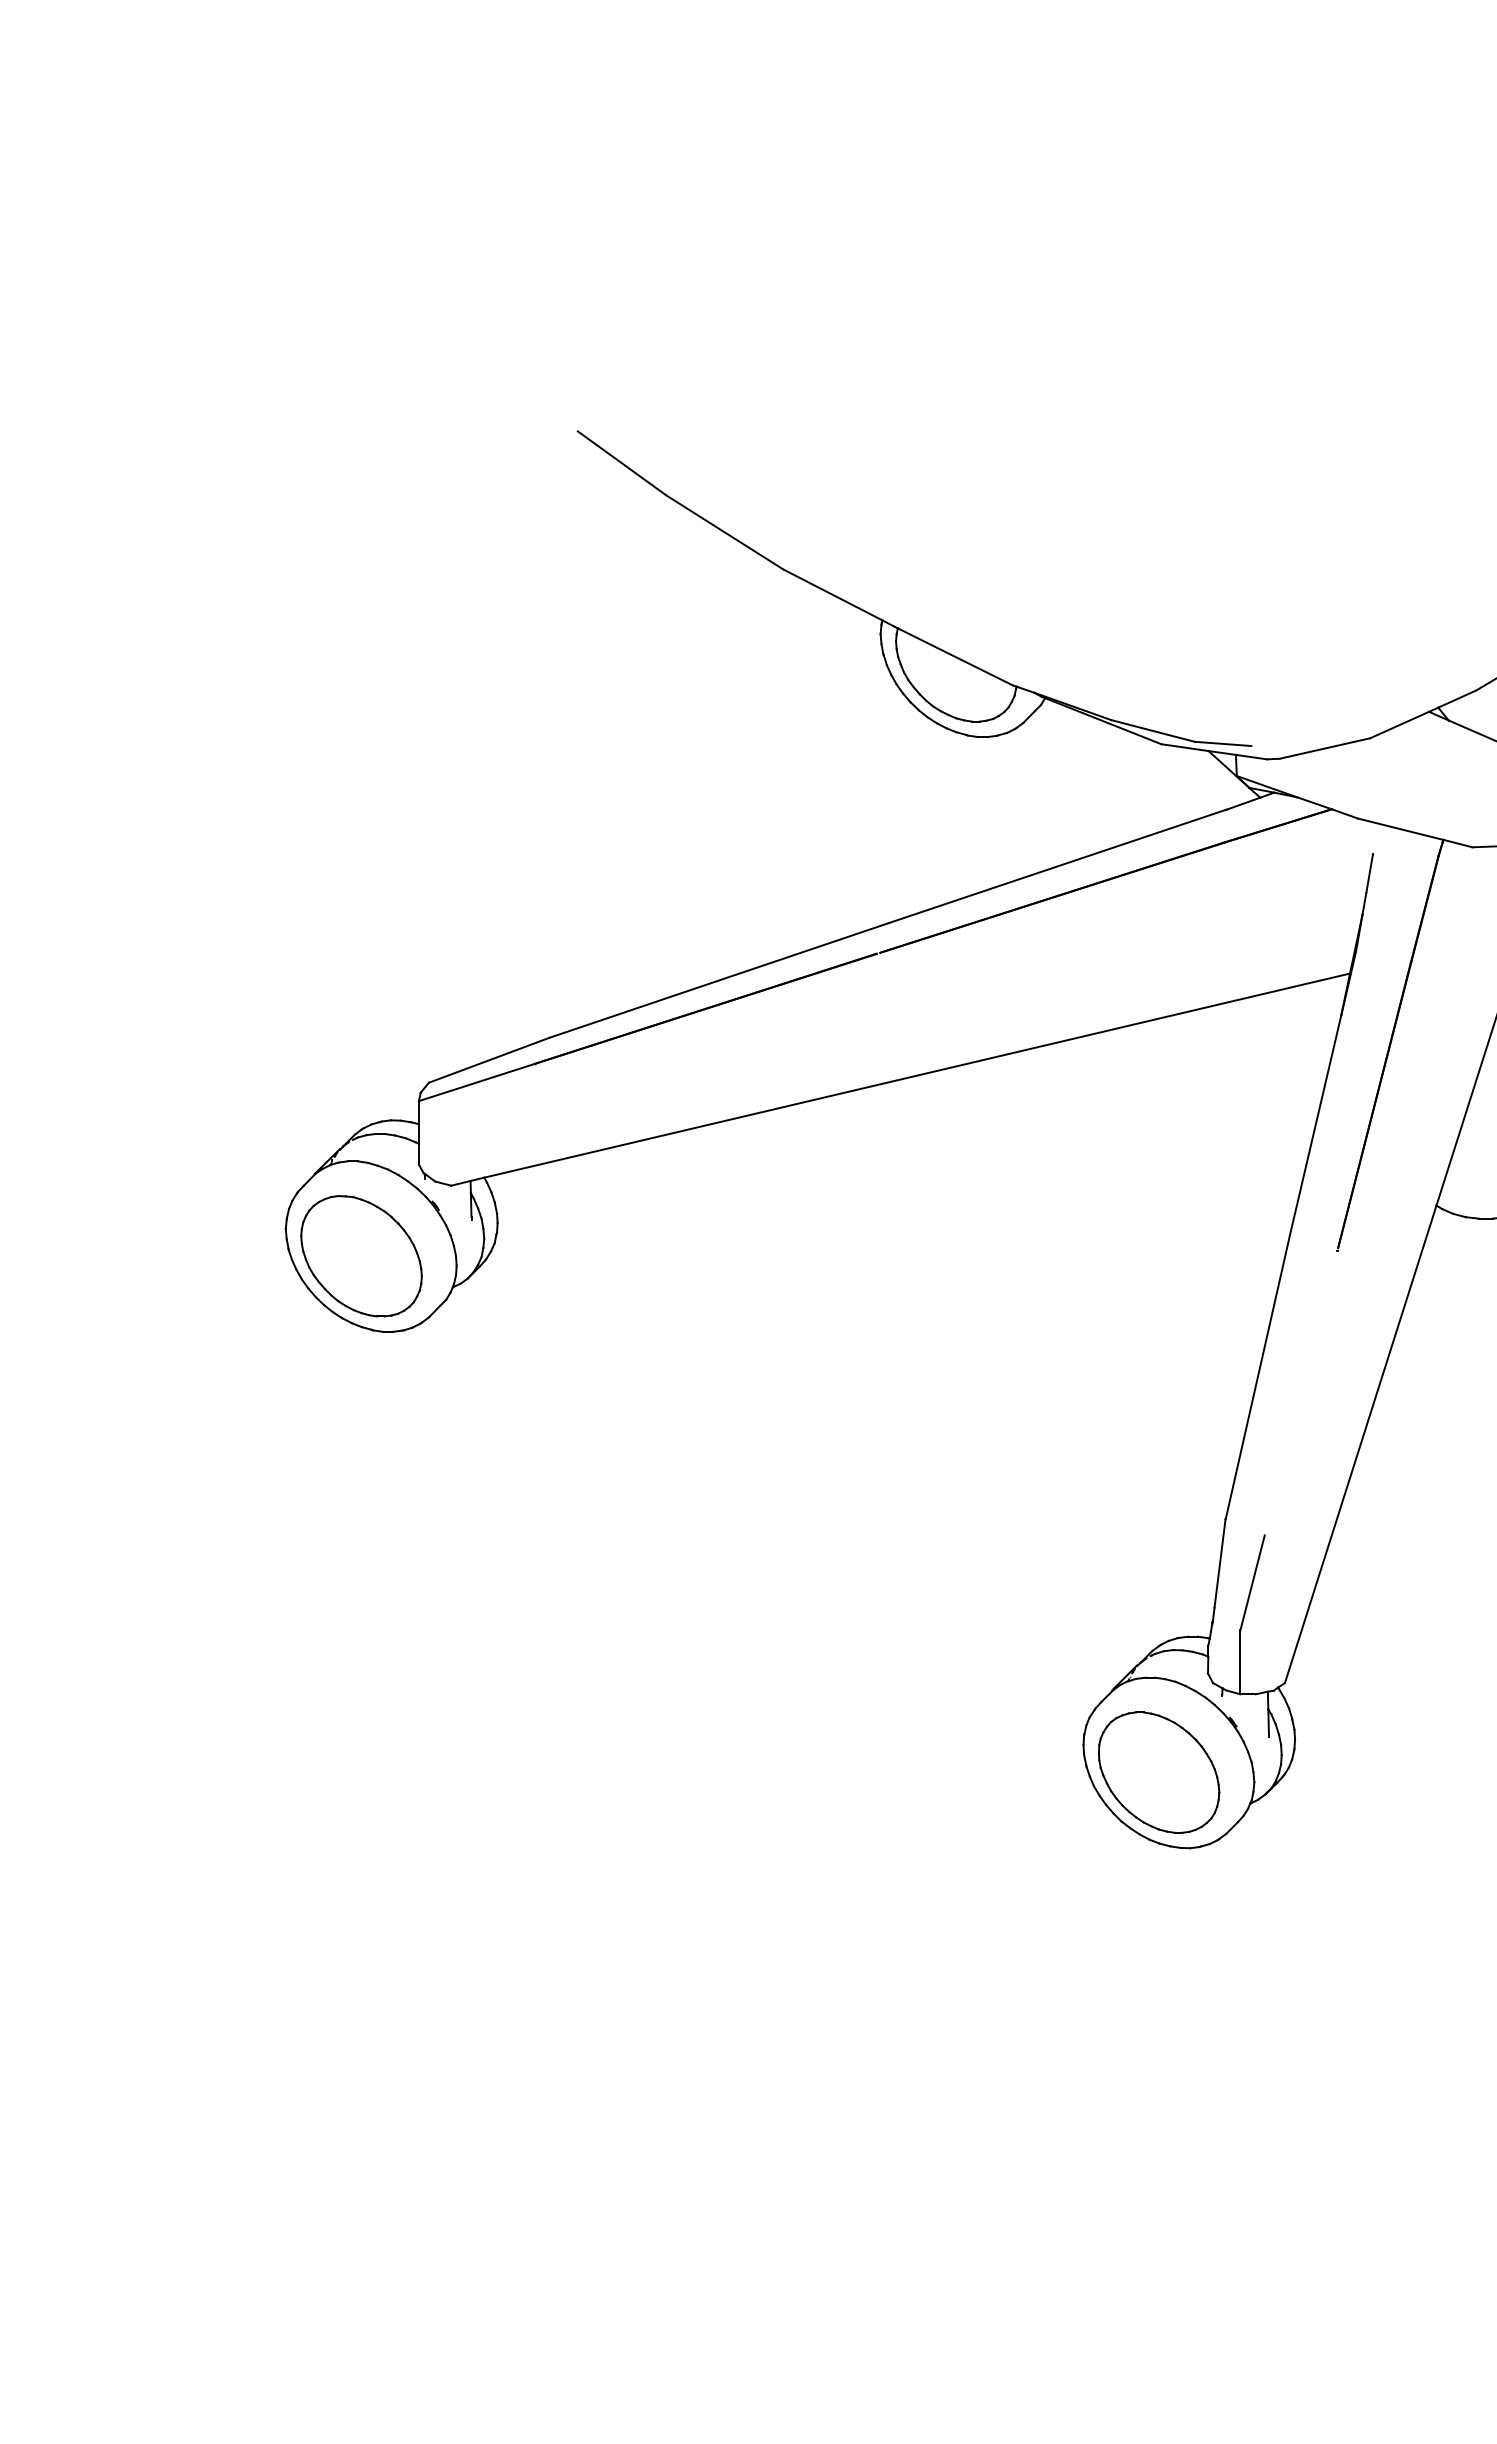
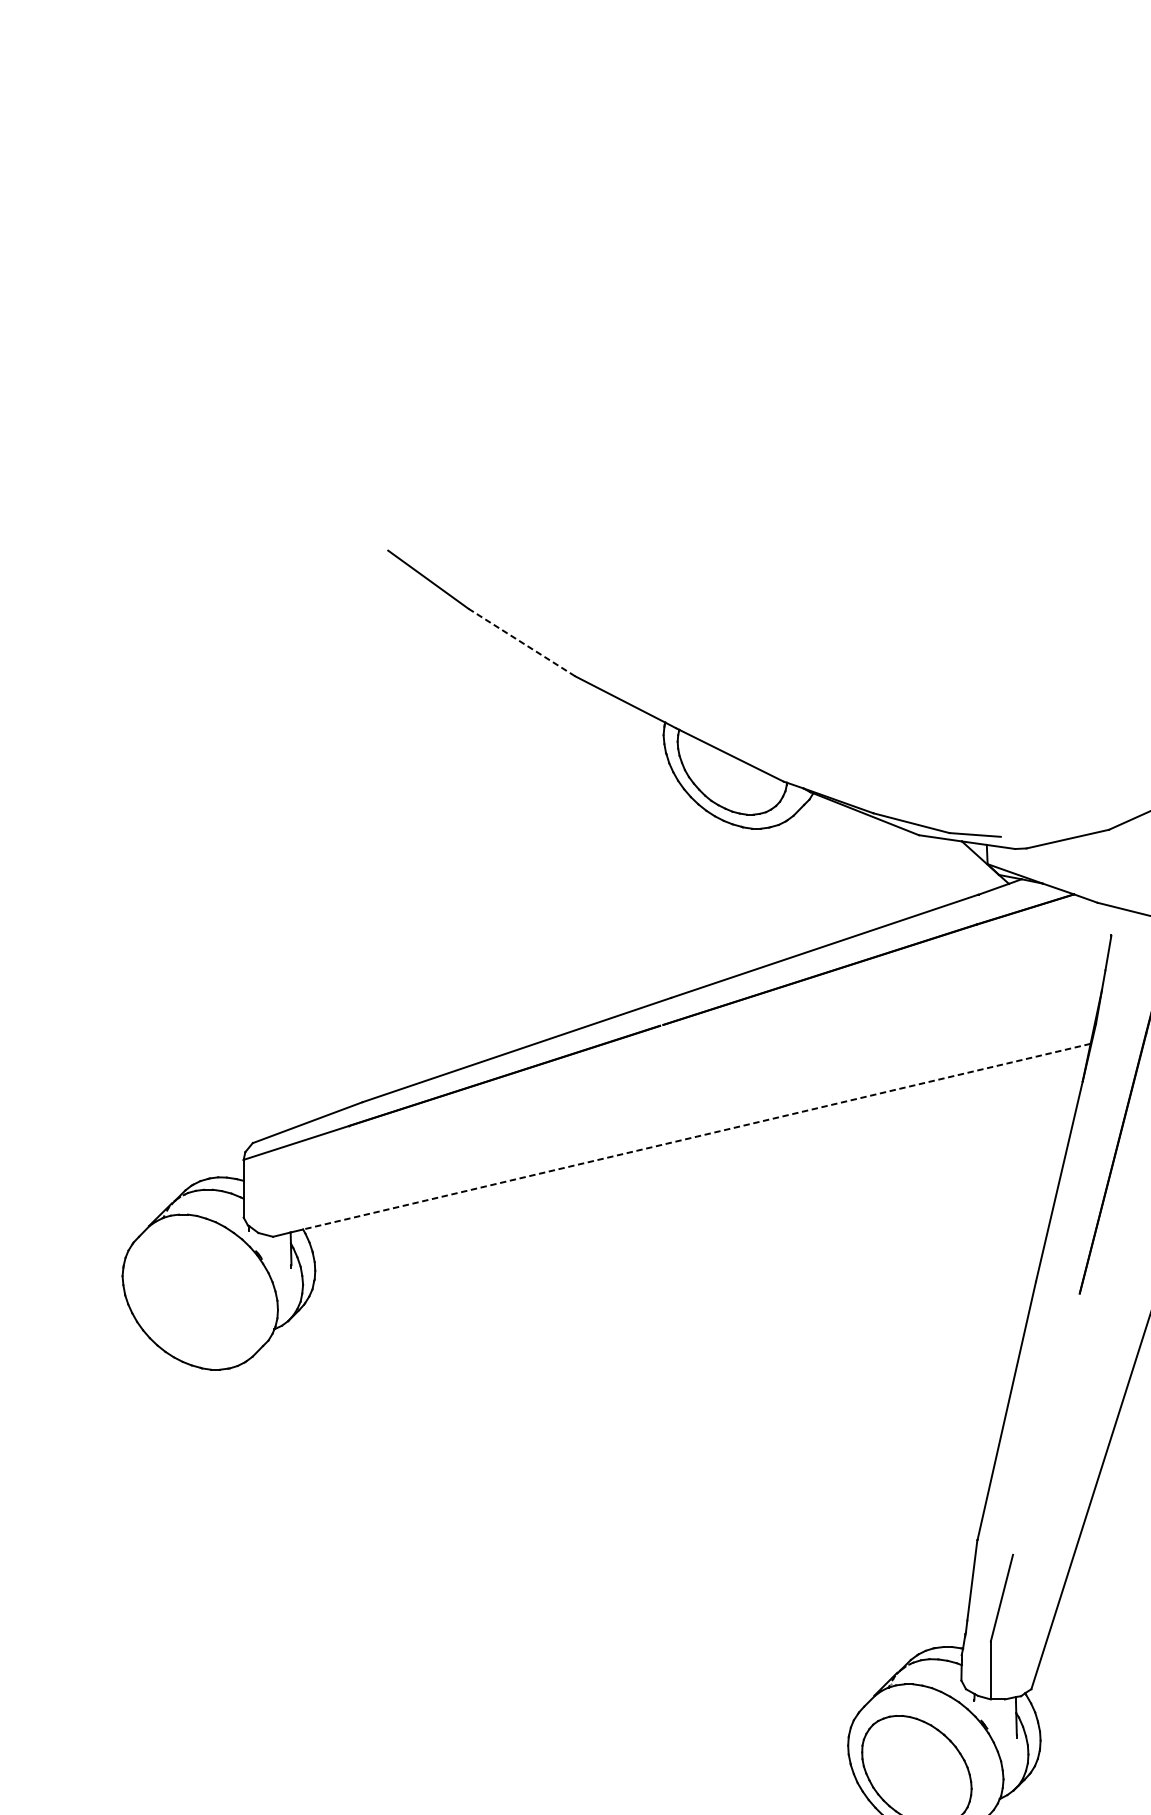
line: (724, 532) -> (521, 642), solid -> dashed
line: (917, 1075) -> (697, 1136), solid -> dashed
part: (361, 1256) -> (191, 1301), removed

